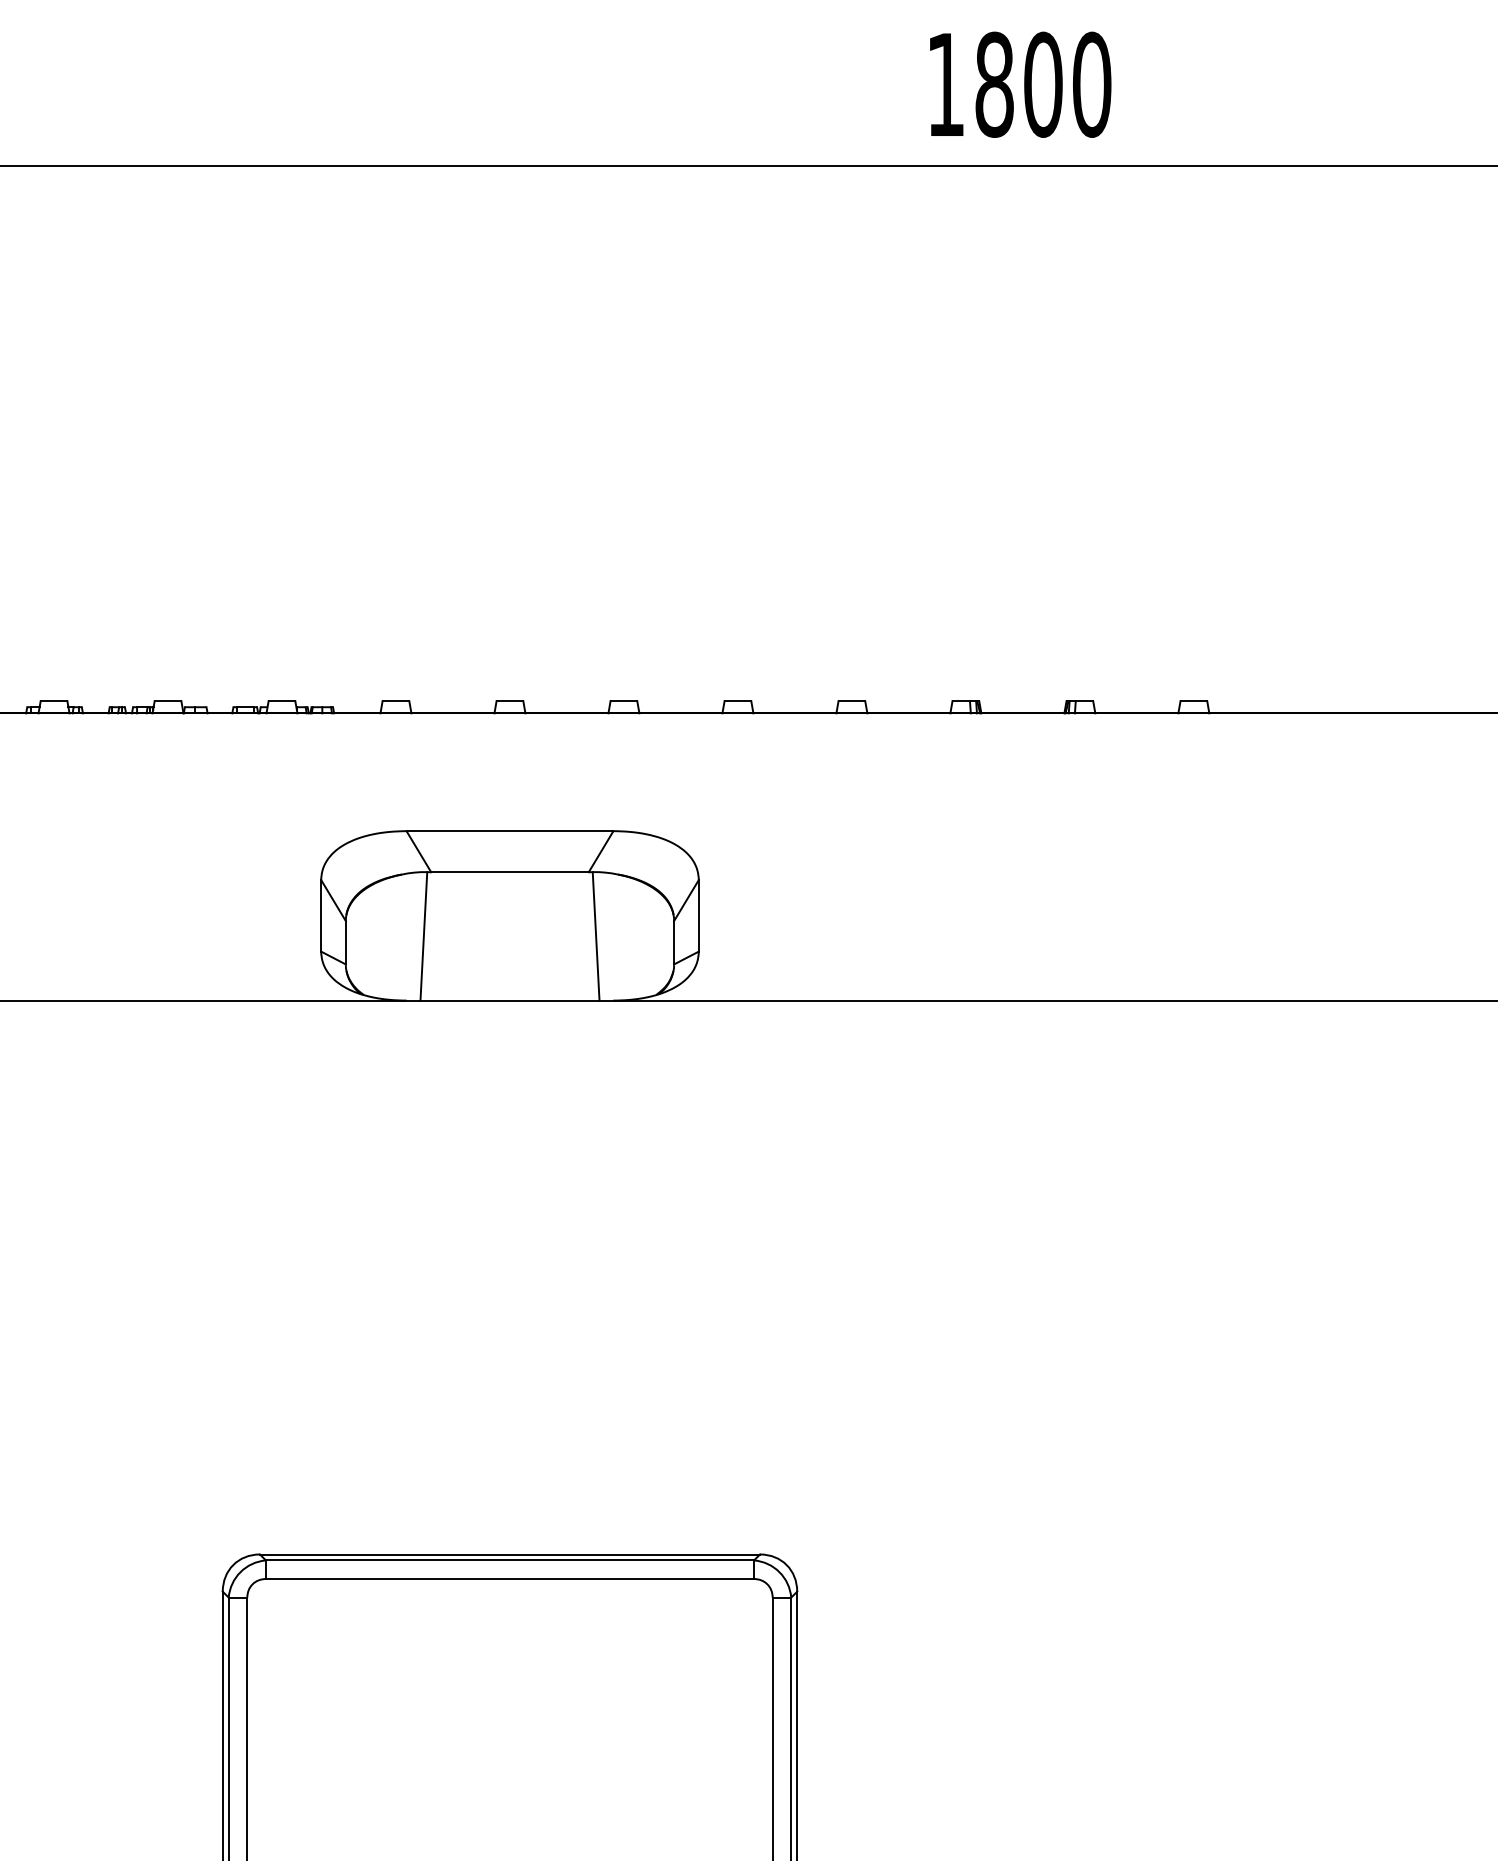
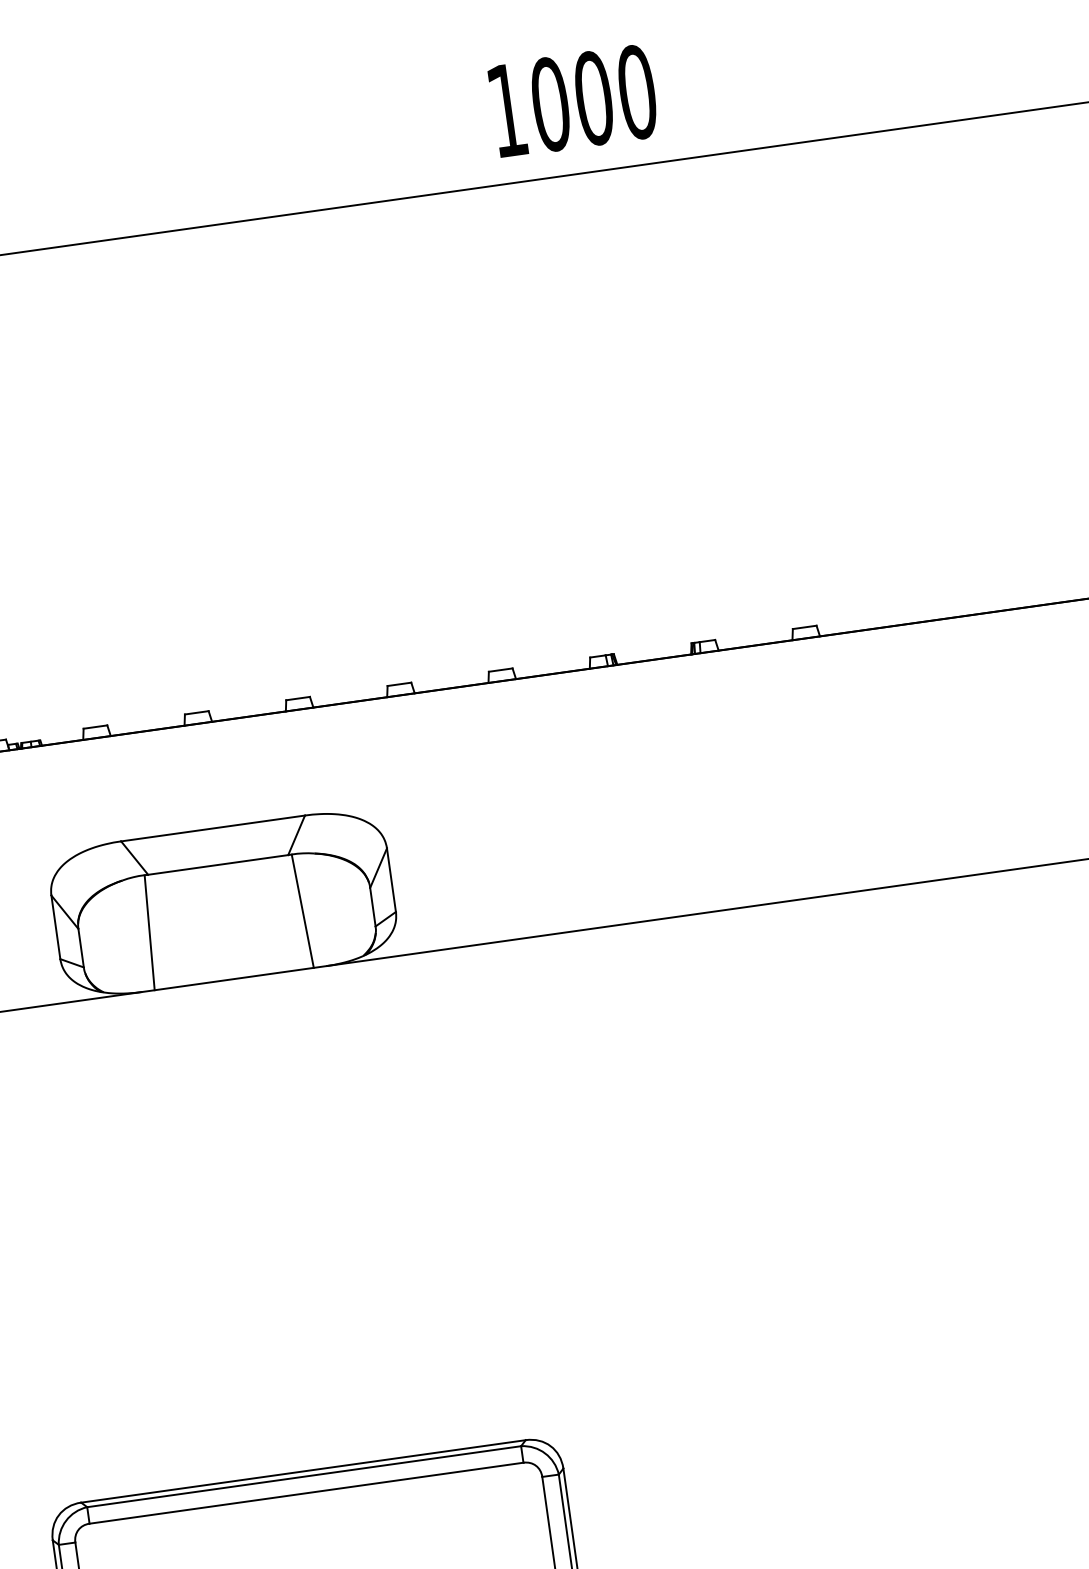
text: (994, 84) -> (550, 104), 1800 -> 1000

